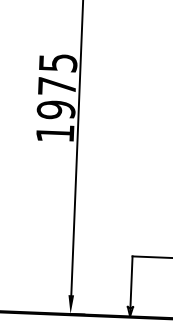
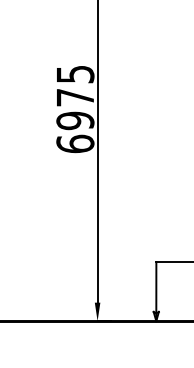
text: (55, 132) -> (75, 143), 1975 -> 6975

